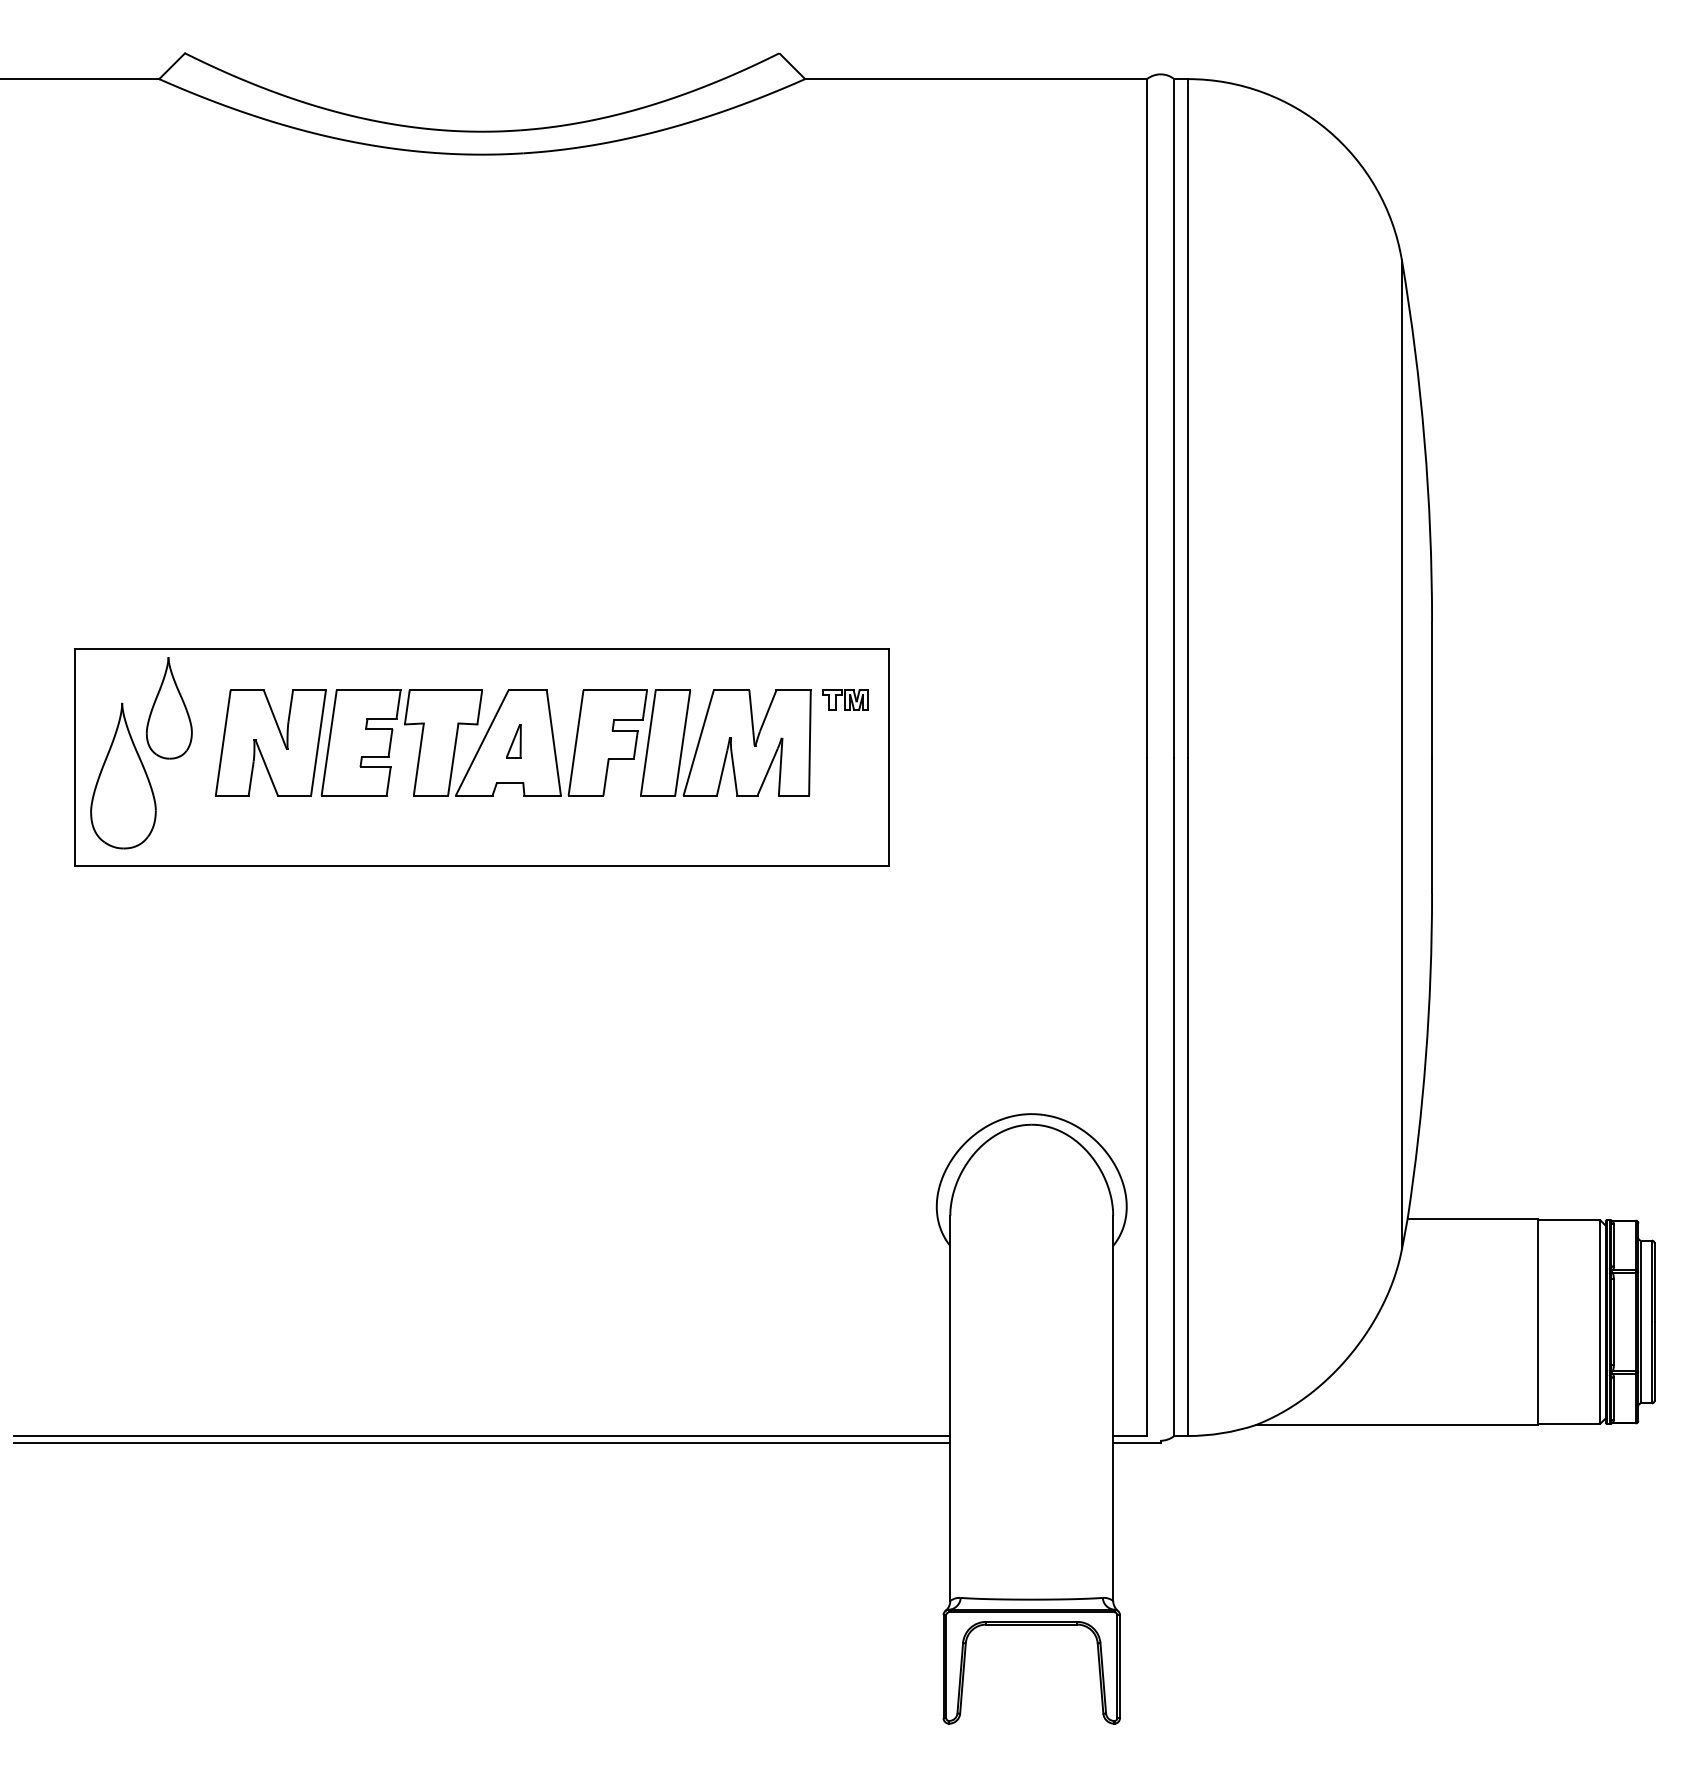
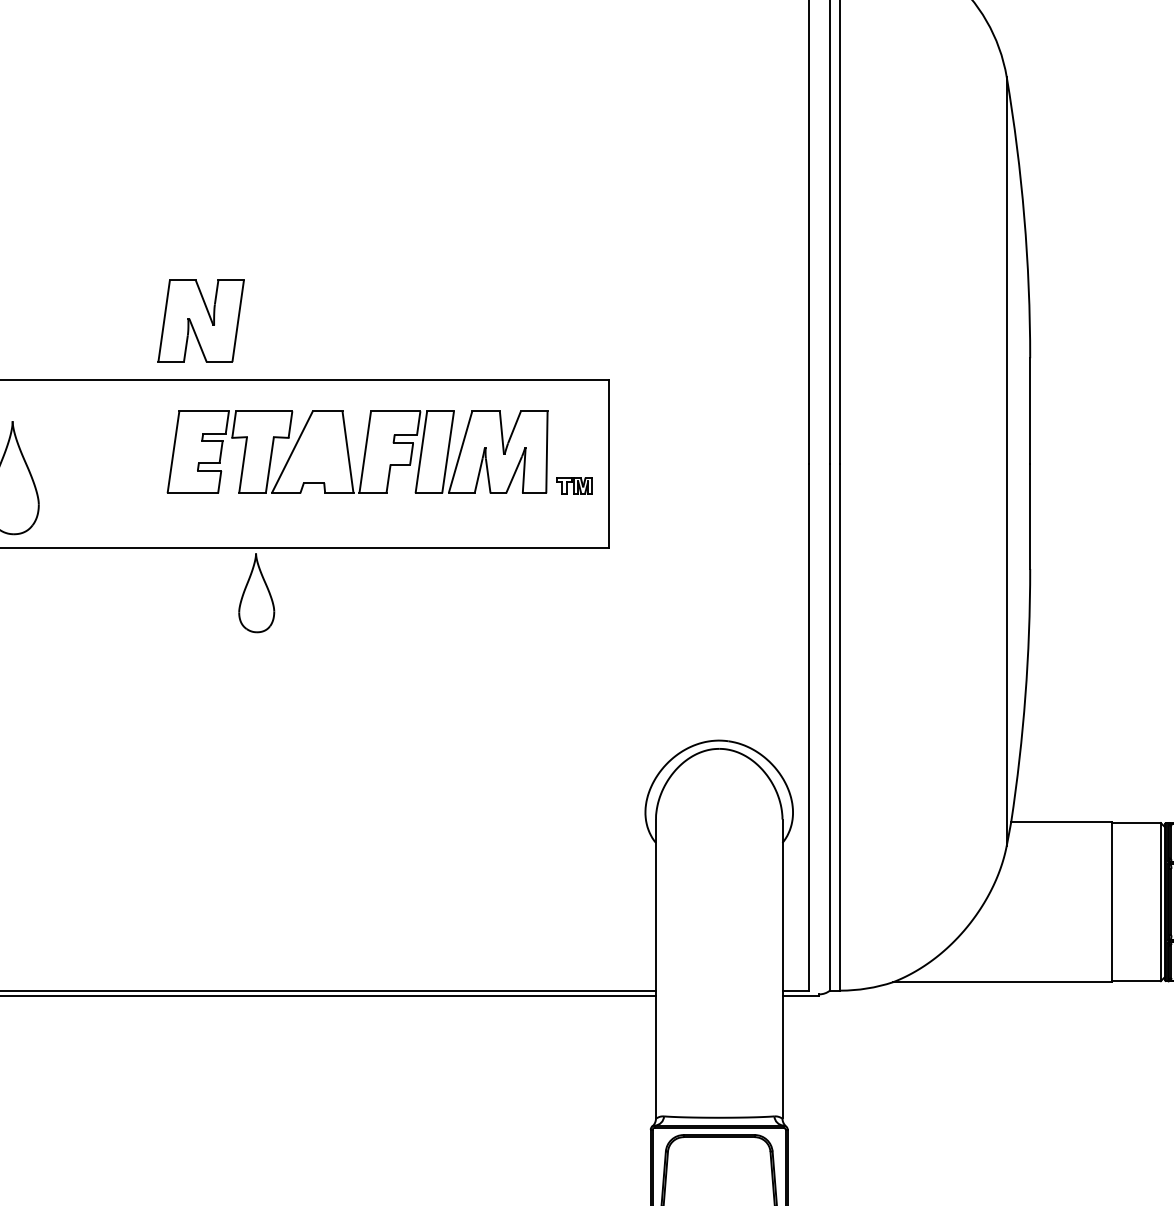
part: (845, 699) -> (574, 485), moved
part: (168, 708) -> (256, 593), moved
part: (513, 741) -> (316, 451), removed
part: (270, 742) -> (200, 320), moved

